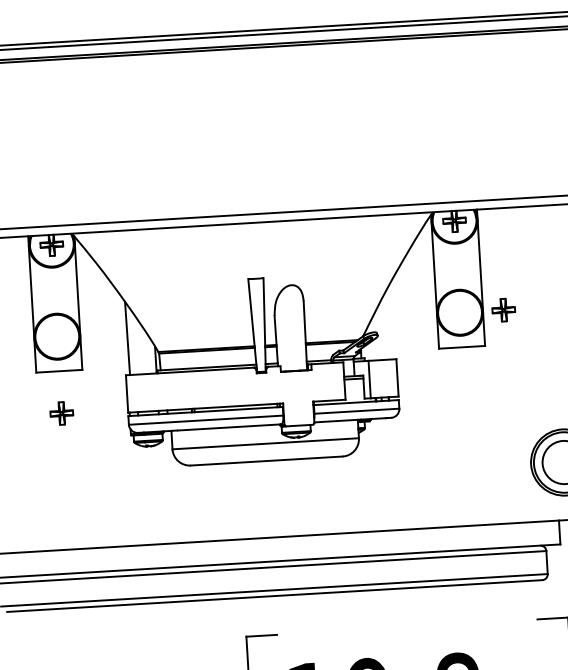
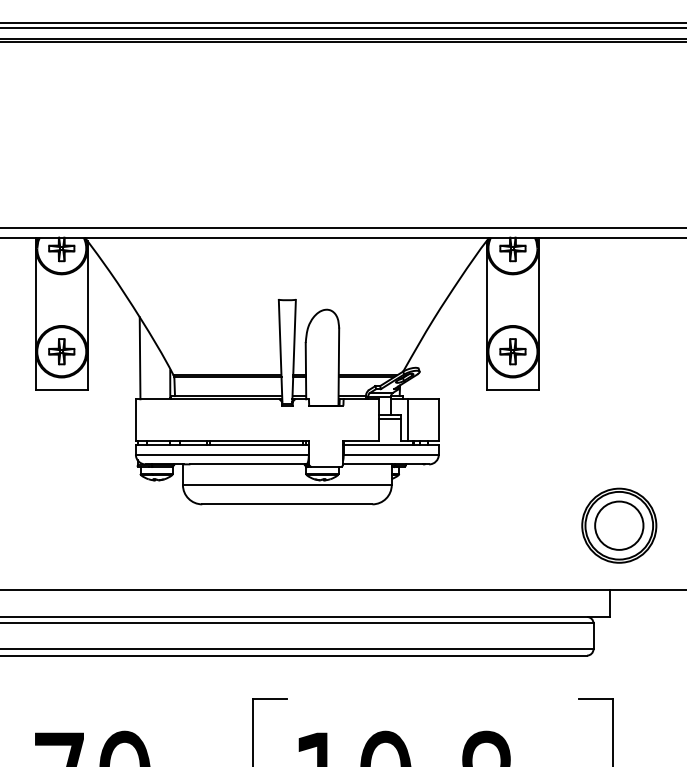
part: (503, 310) -> (512, 351), moved
part: (61, 413) -> (61, 351), moved

